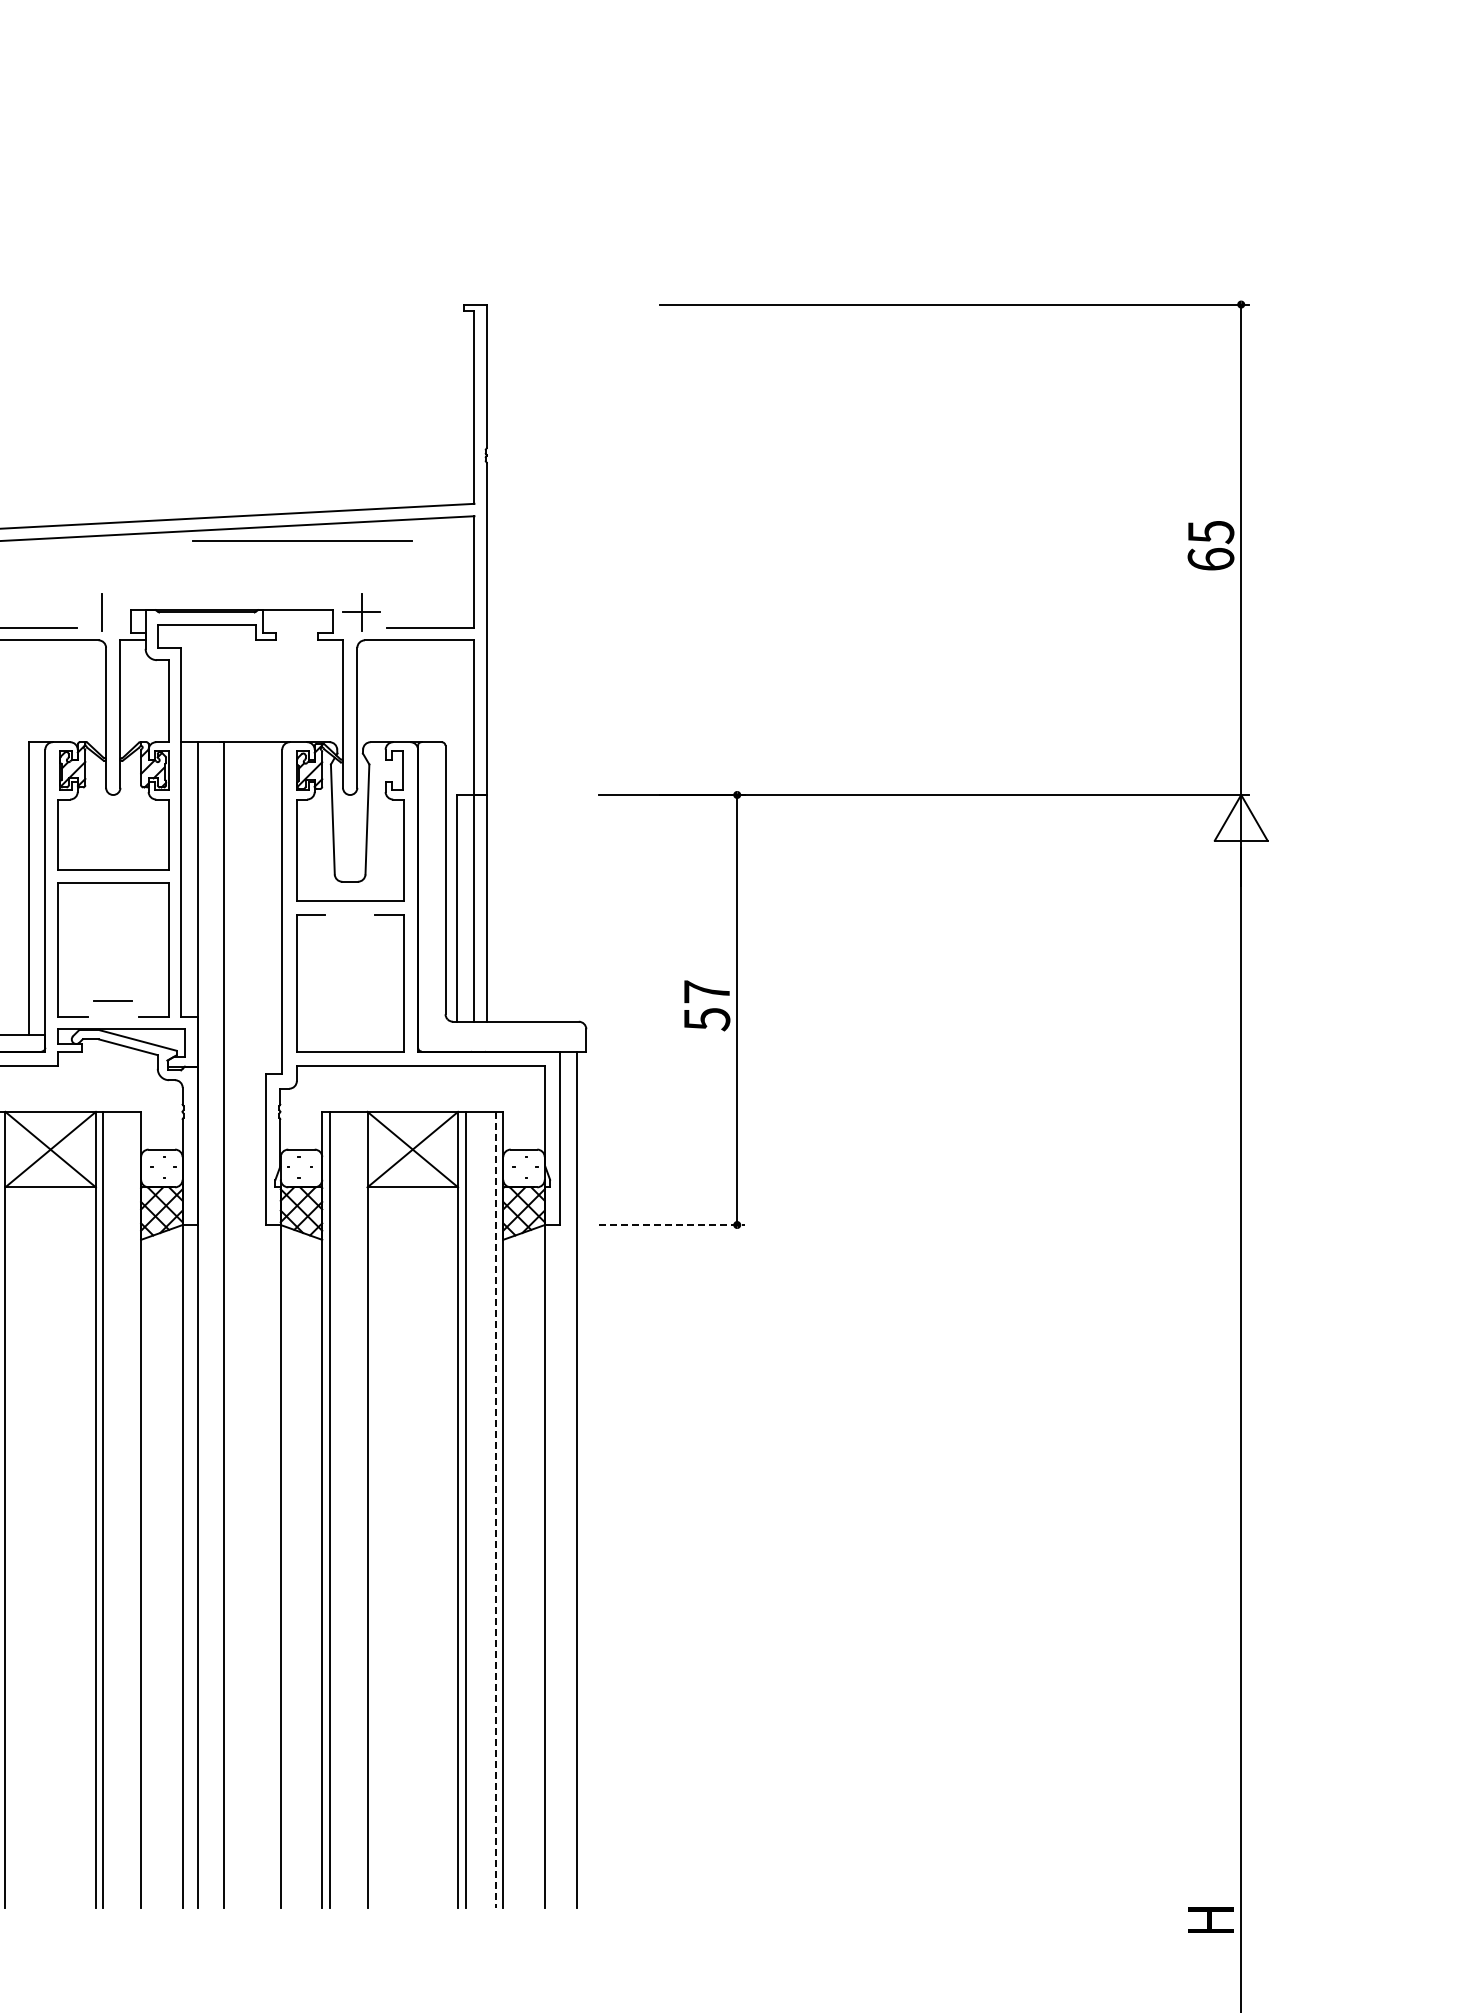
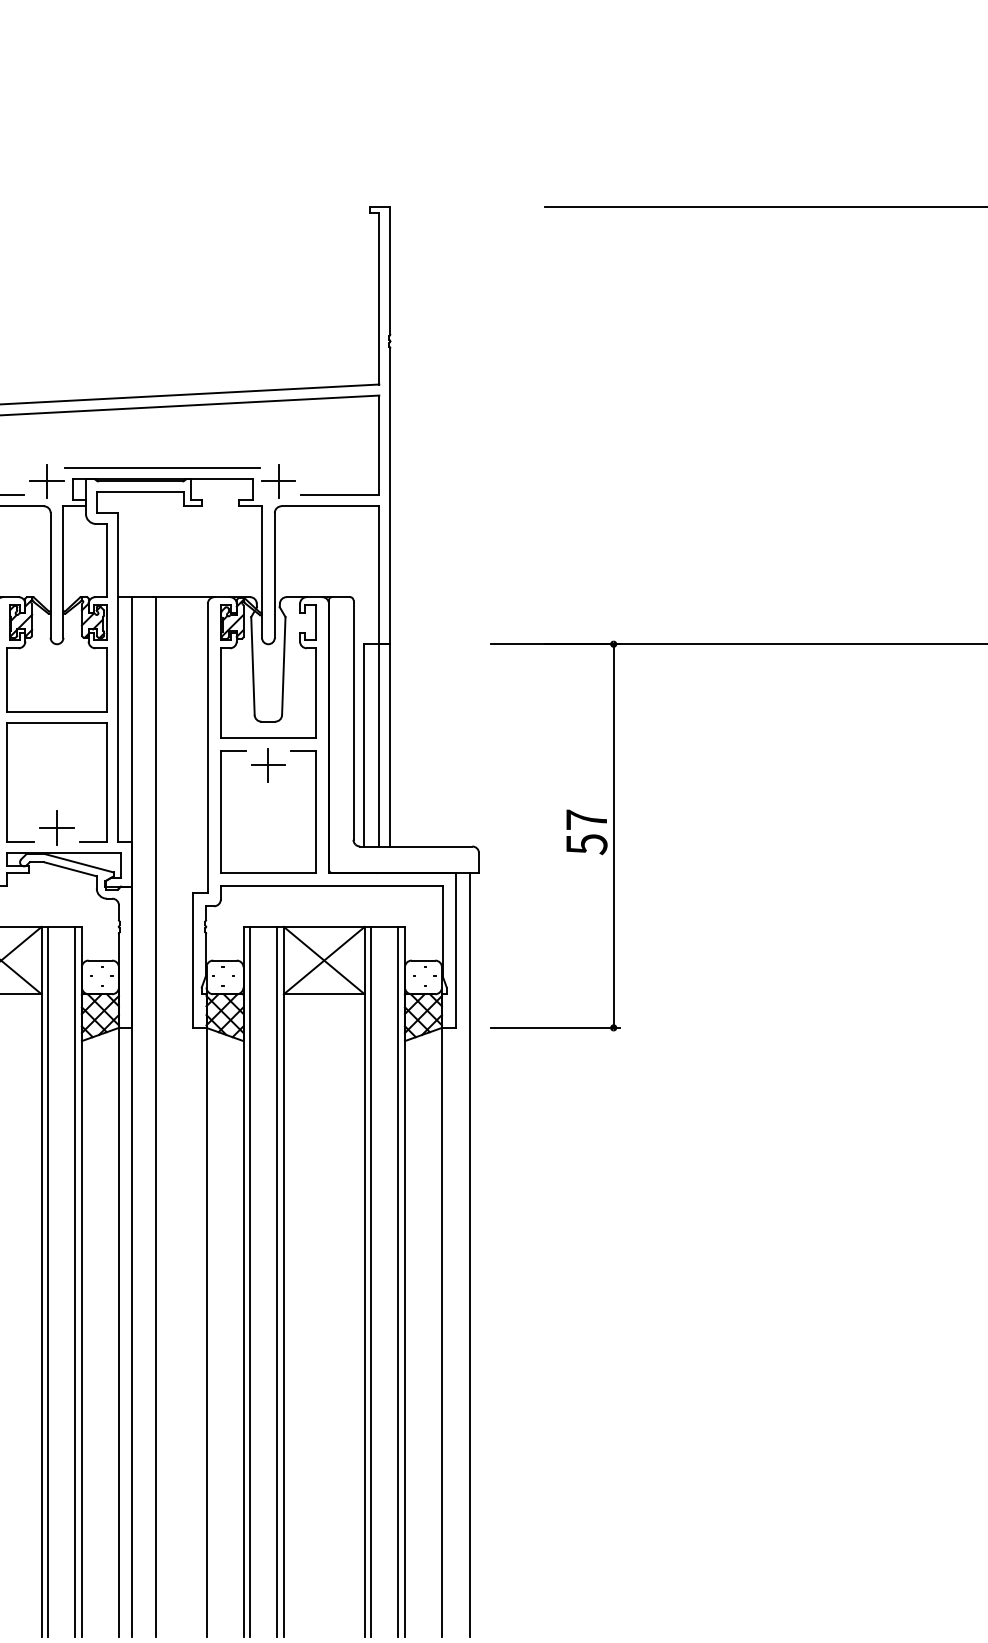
line: (302, 540) -> (162, 468), moved
line: (101, 612) -> (46, 481), added
part: (349, 930) -> (267, 765), added
line: (113, 1000) -> (57, 827), added
line: (671, 1225) -> (555, 1028), dashed -> solid
line: (133, 1509) -> (75, 1281), added
line: (359, 1509) -> (276, 1281), added
line: (495, 1509) -> (398, 1281), dashed -> solid

